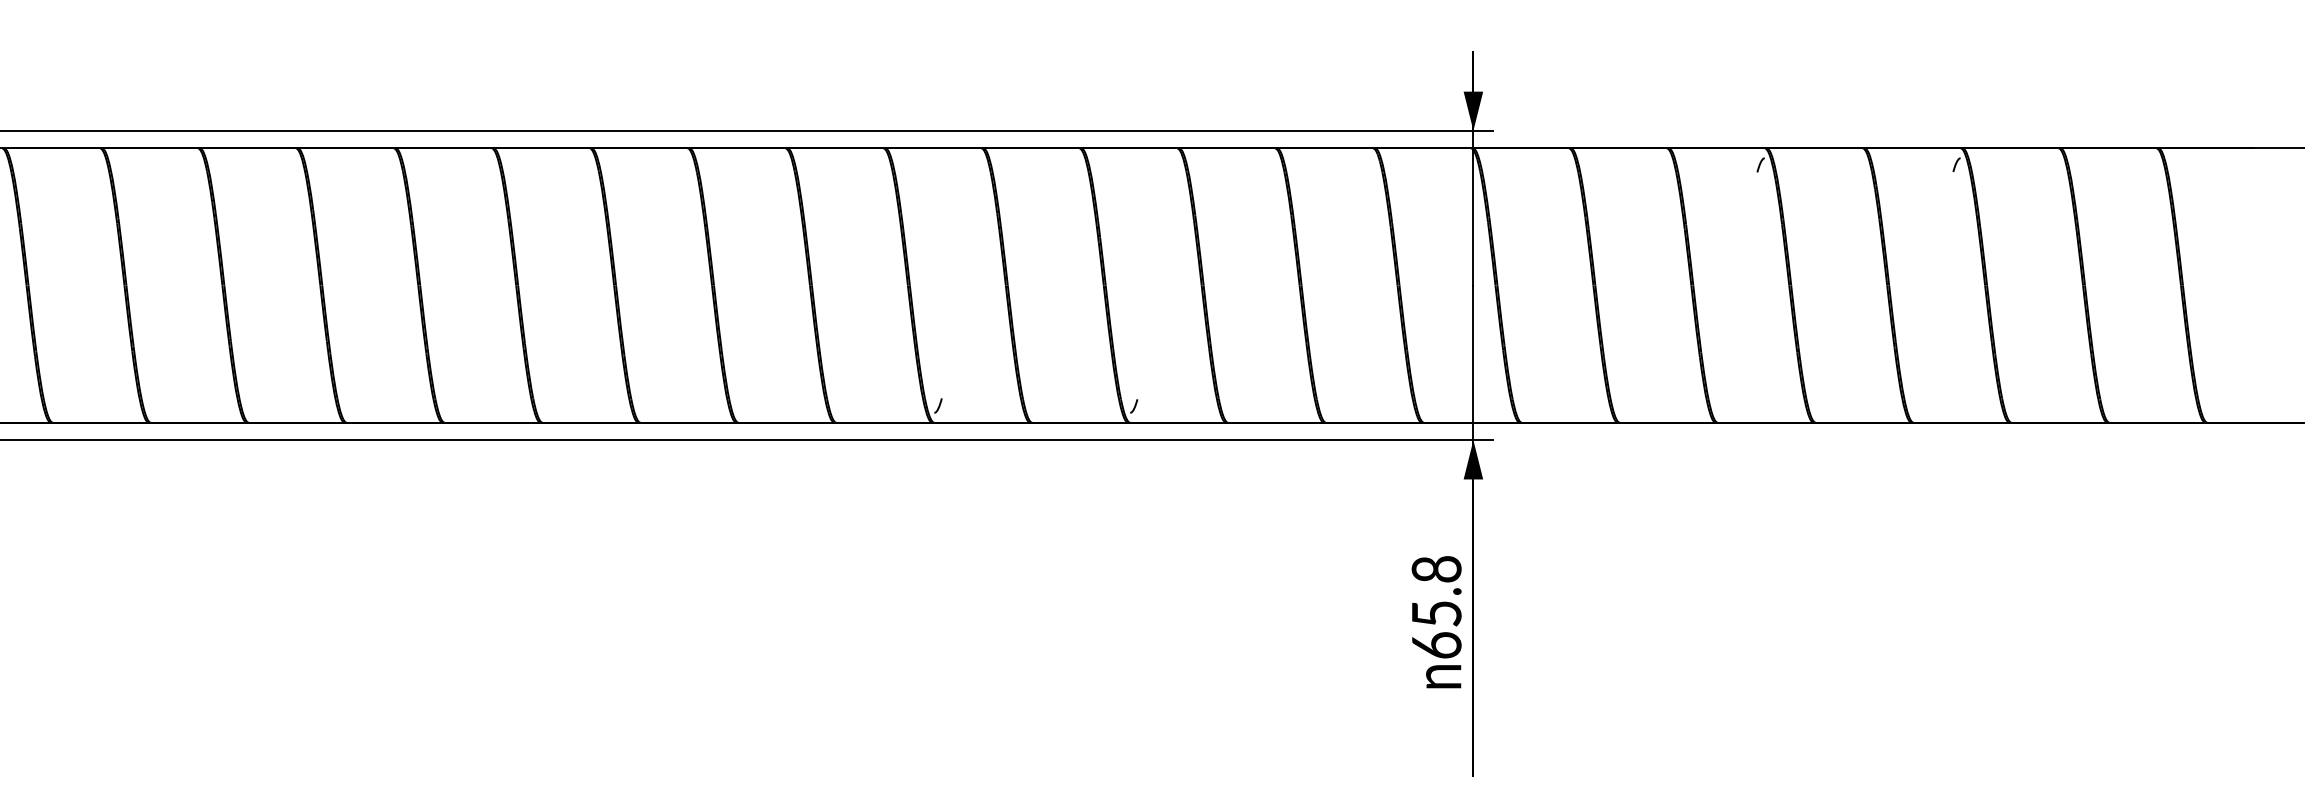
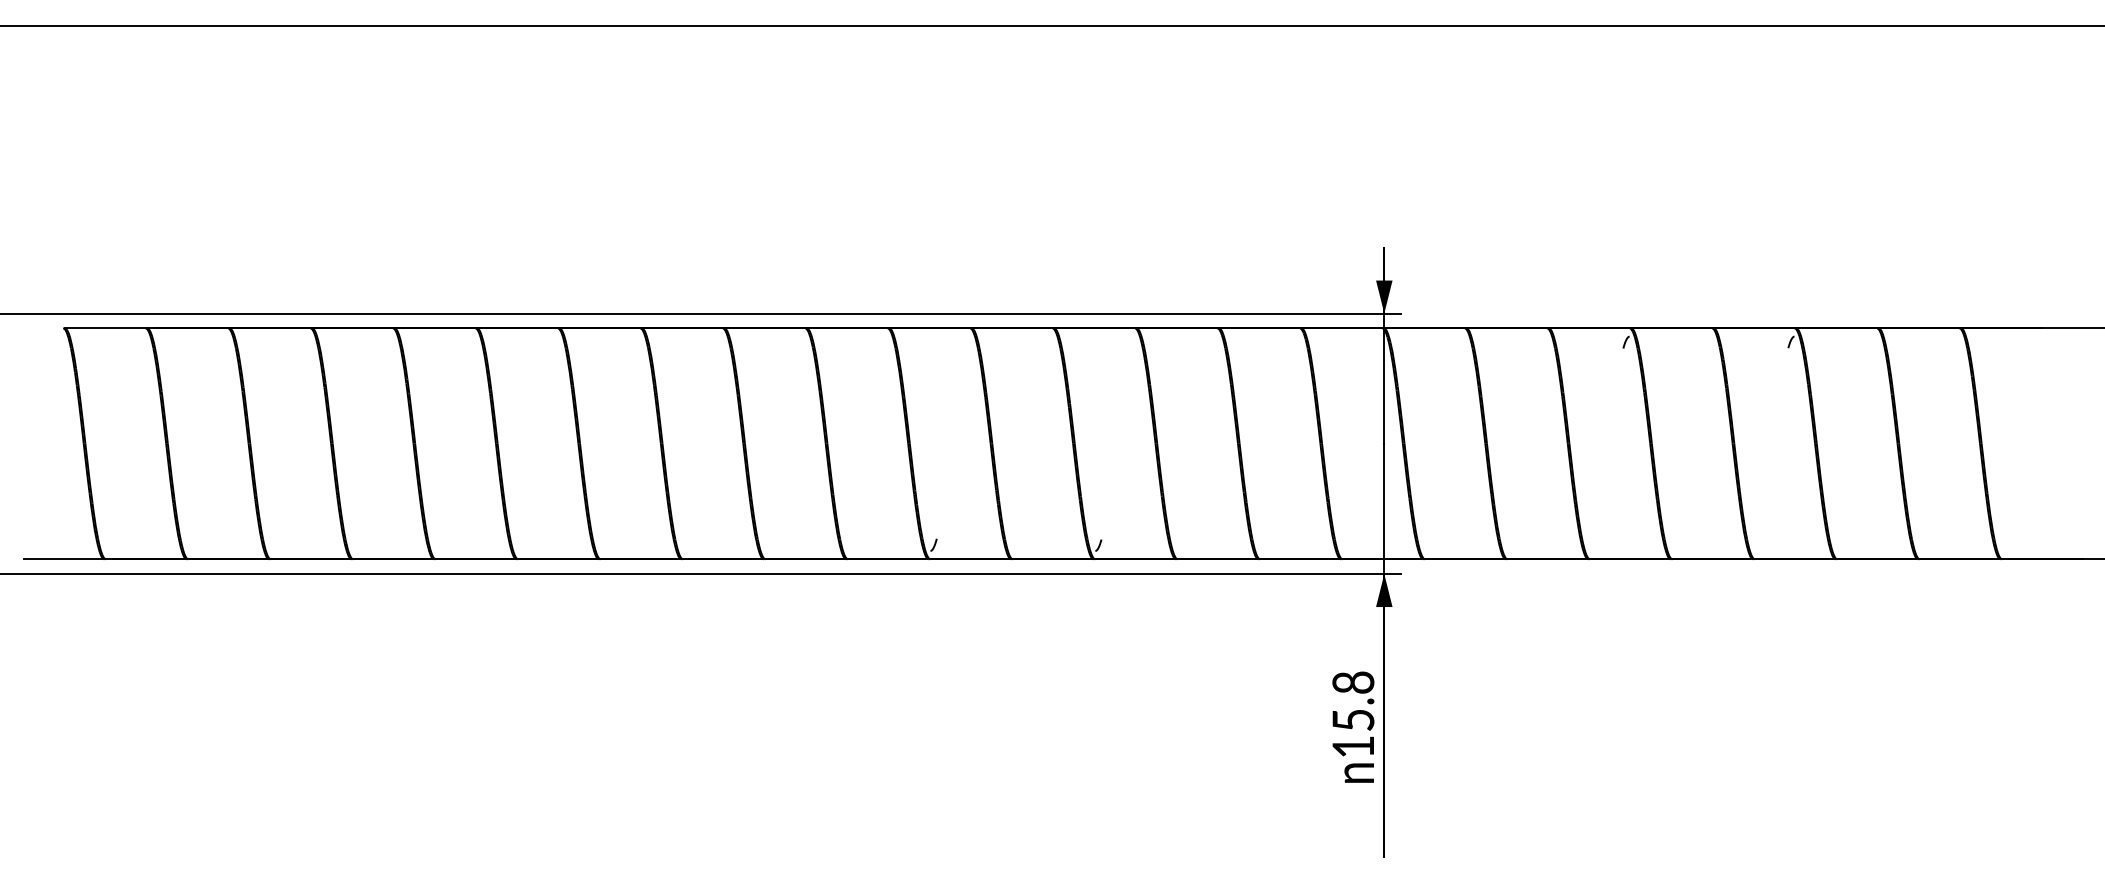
text: (1436, 645) -> (1353, 746), 65.8 -> 15.8

